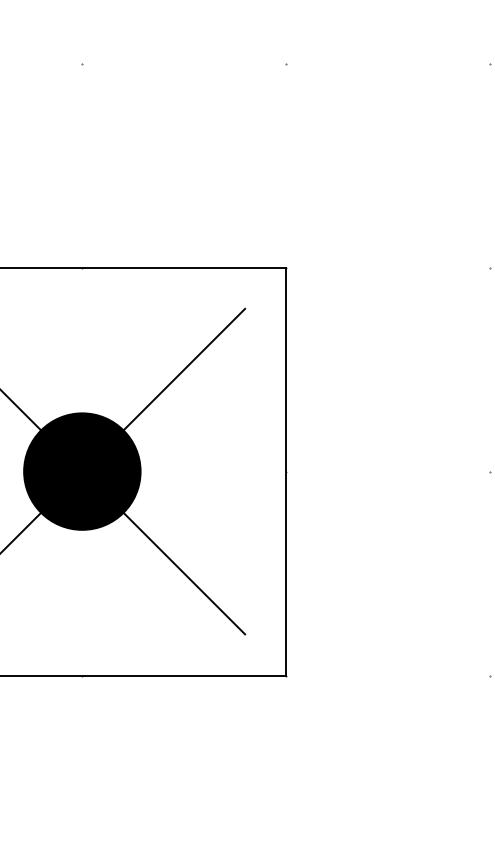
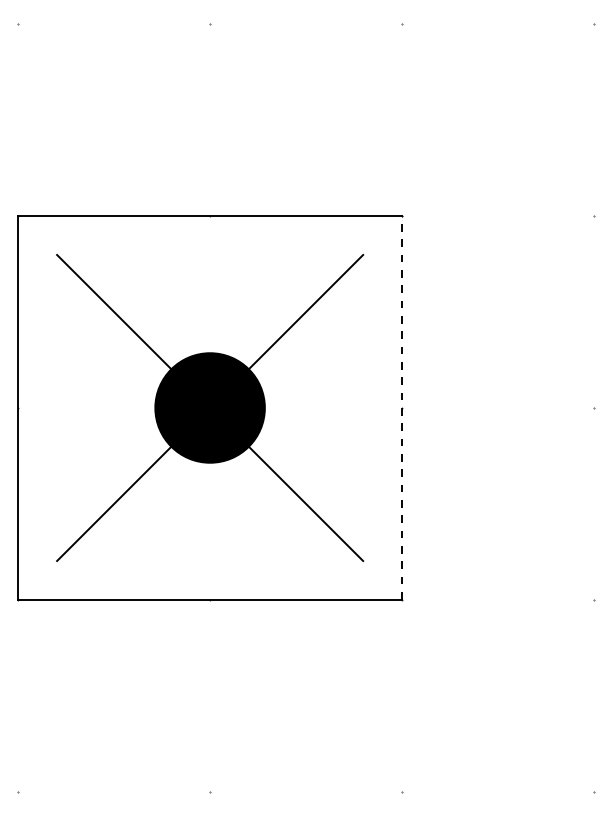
line: (285, 472) -> (401, 408), solid -> dashed

